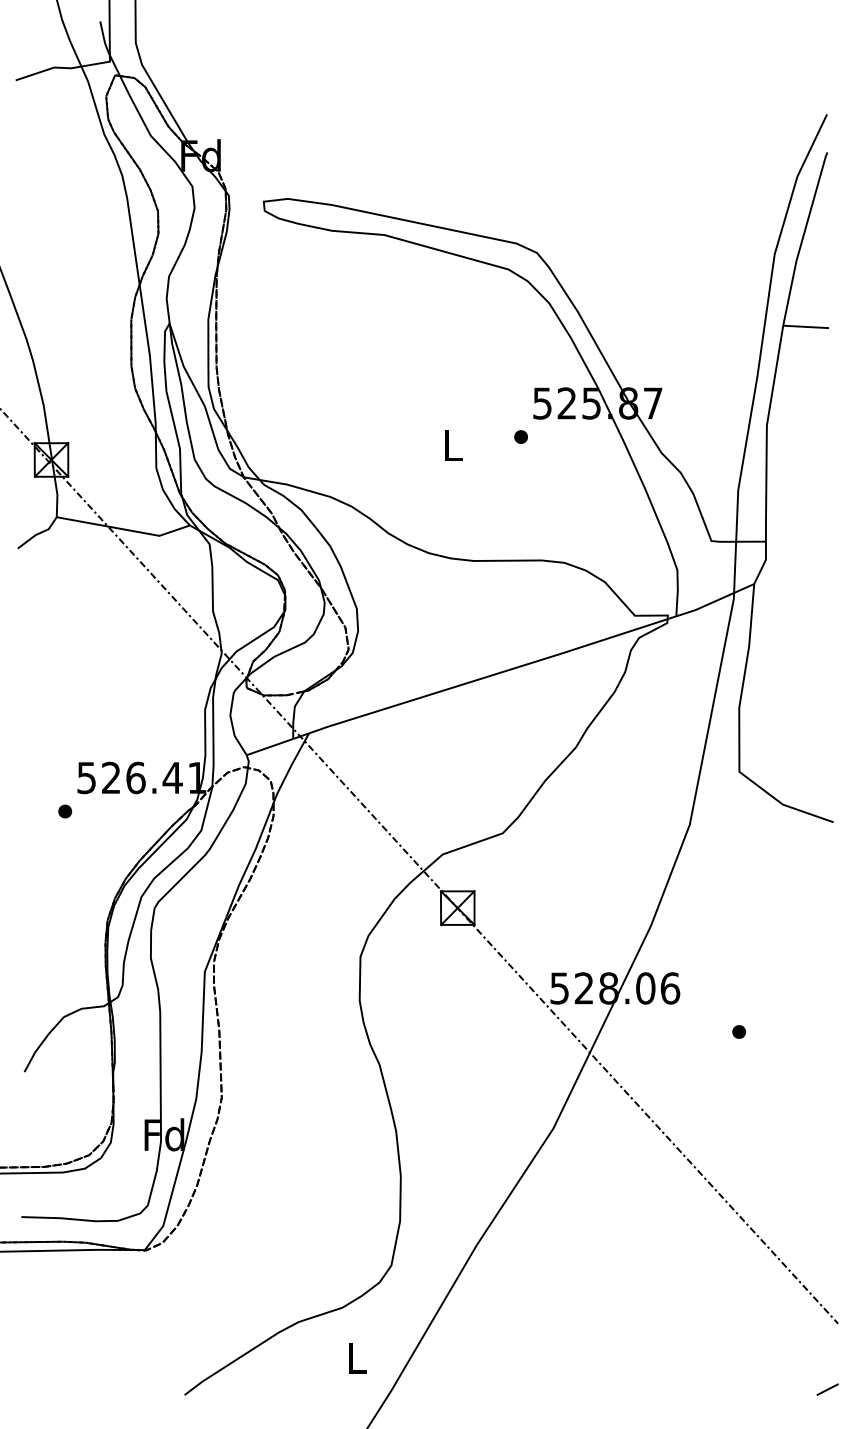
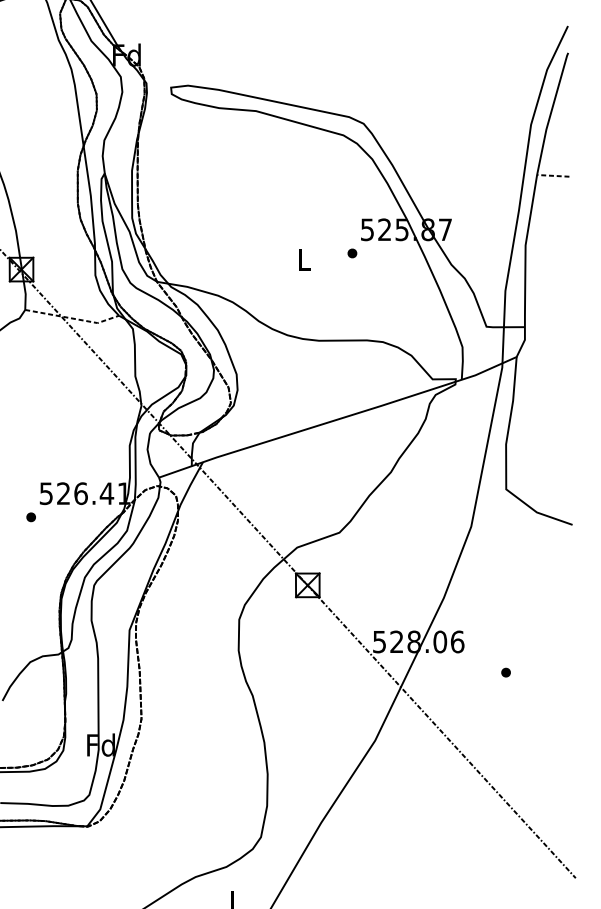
line: (806, 326) -> (553, 175), solid -> dashed
line: (125, 529) -> (73, 318), solid -> dashed

